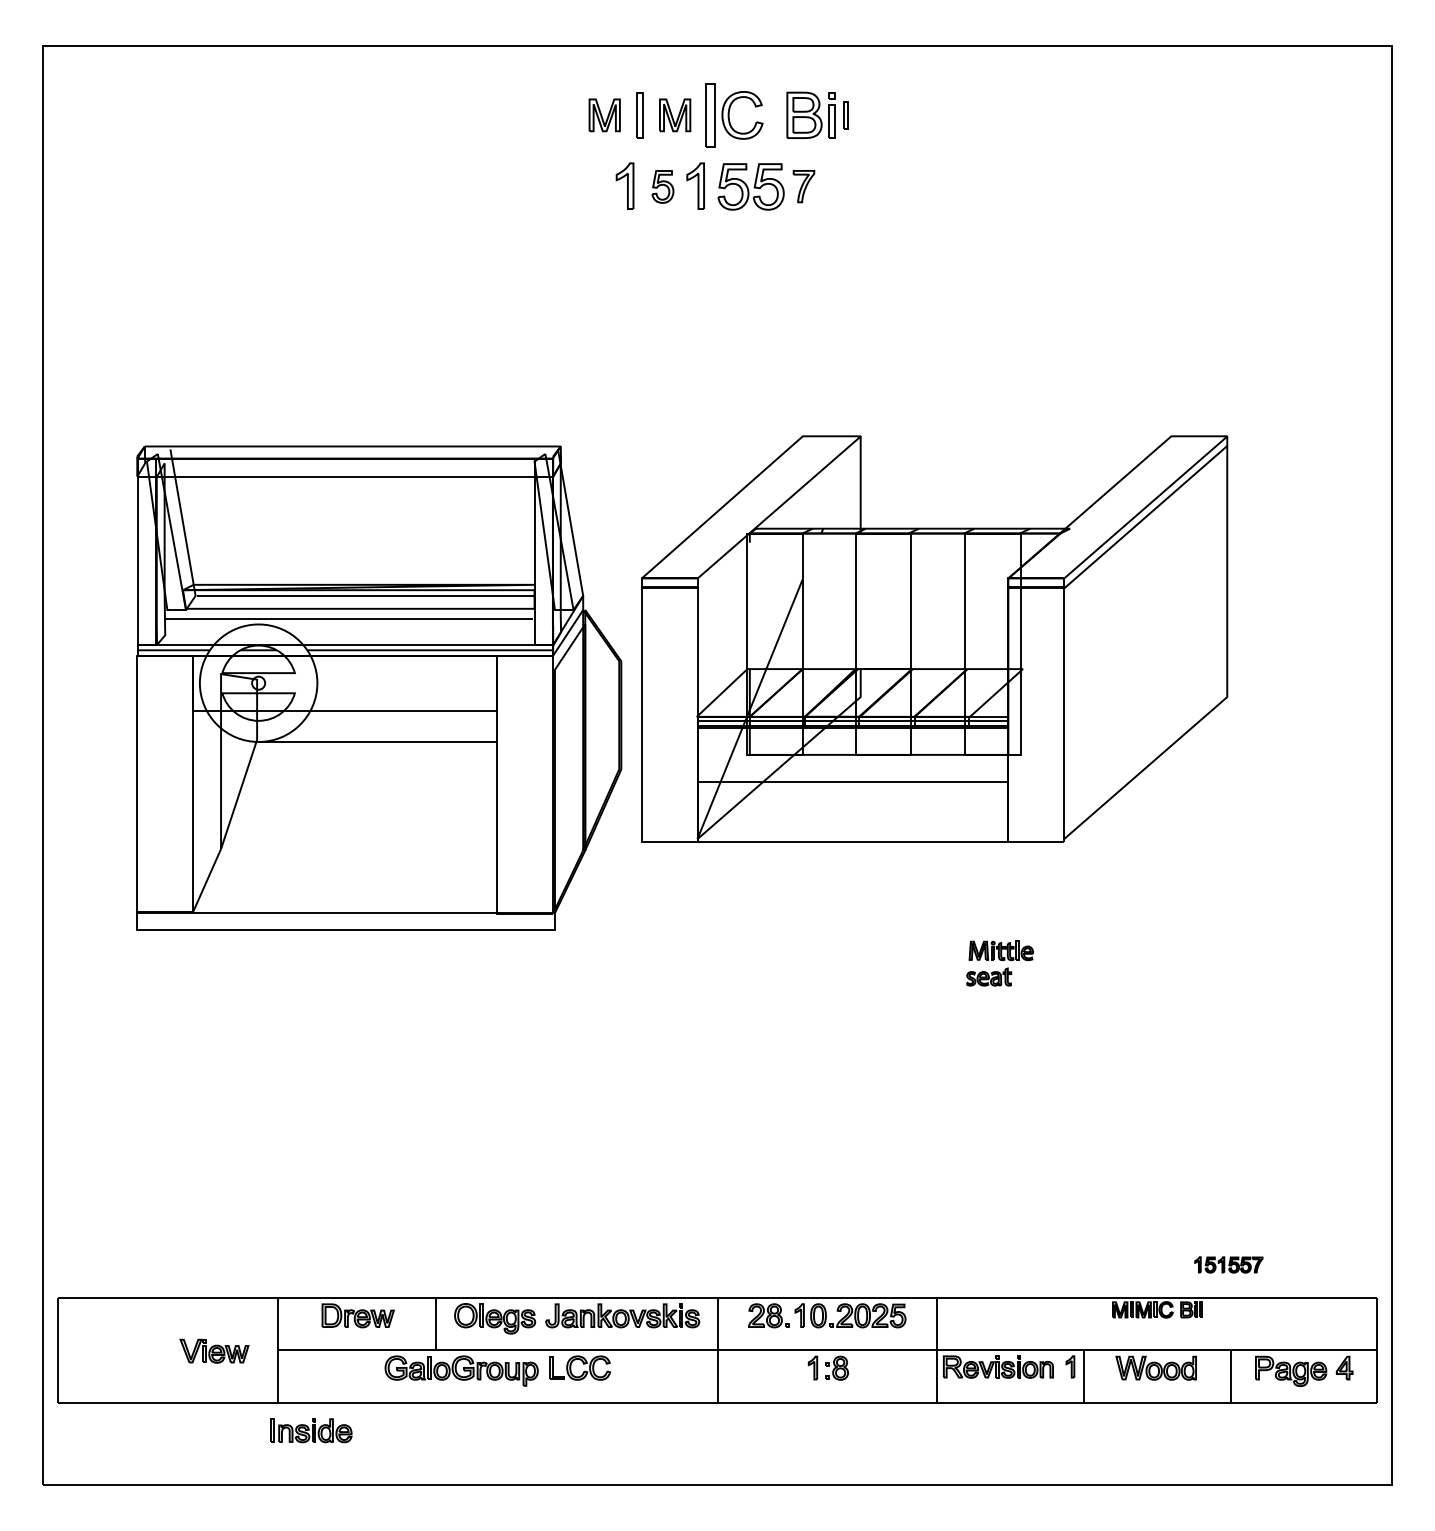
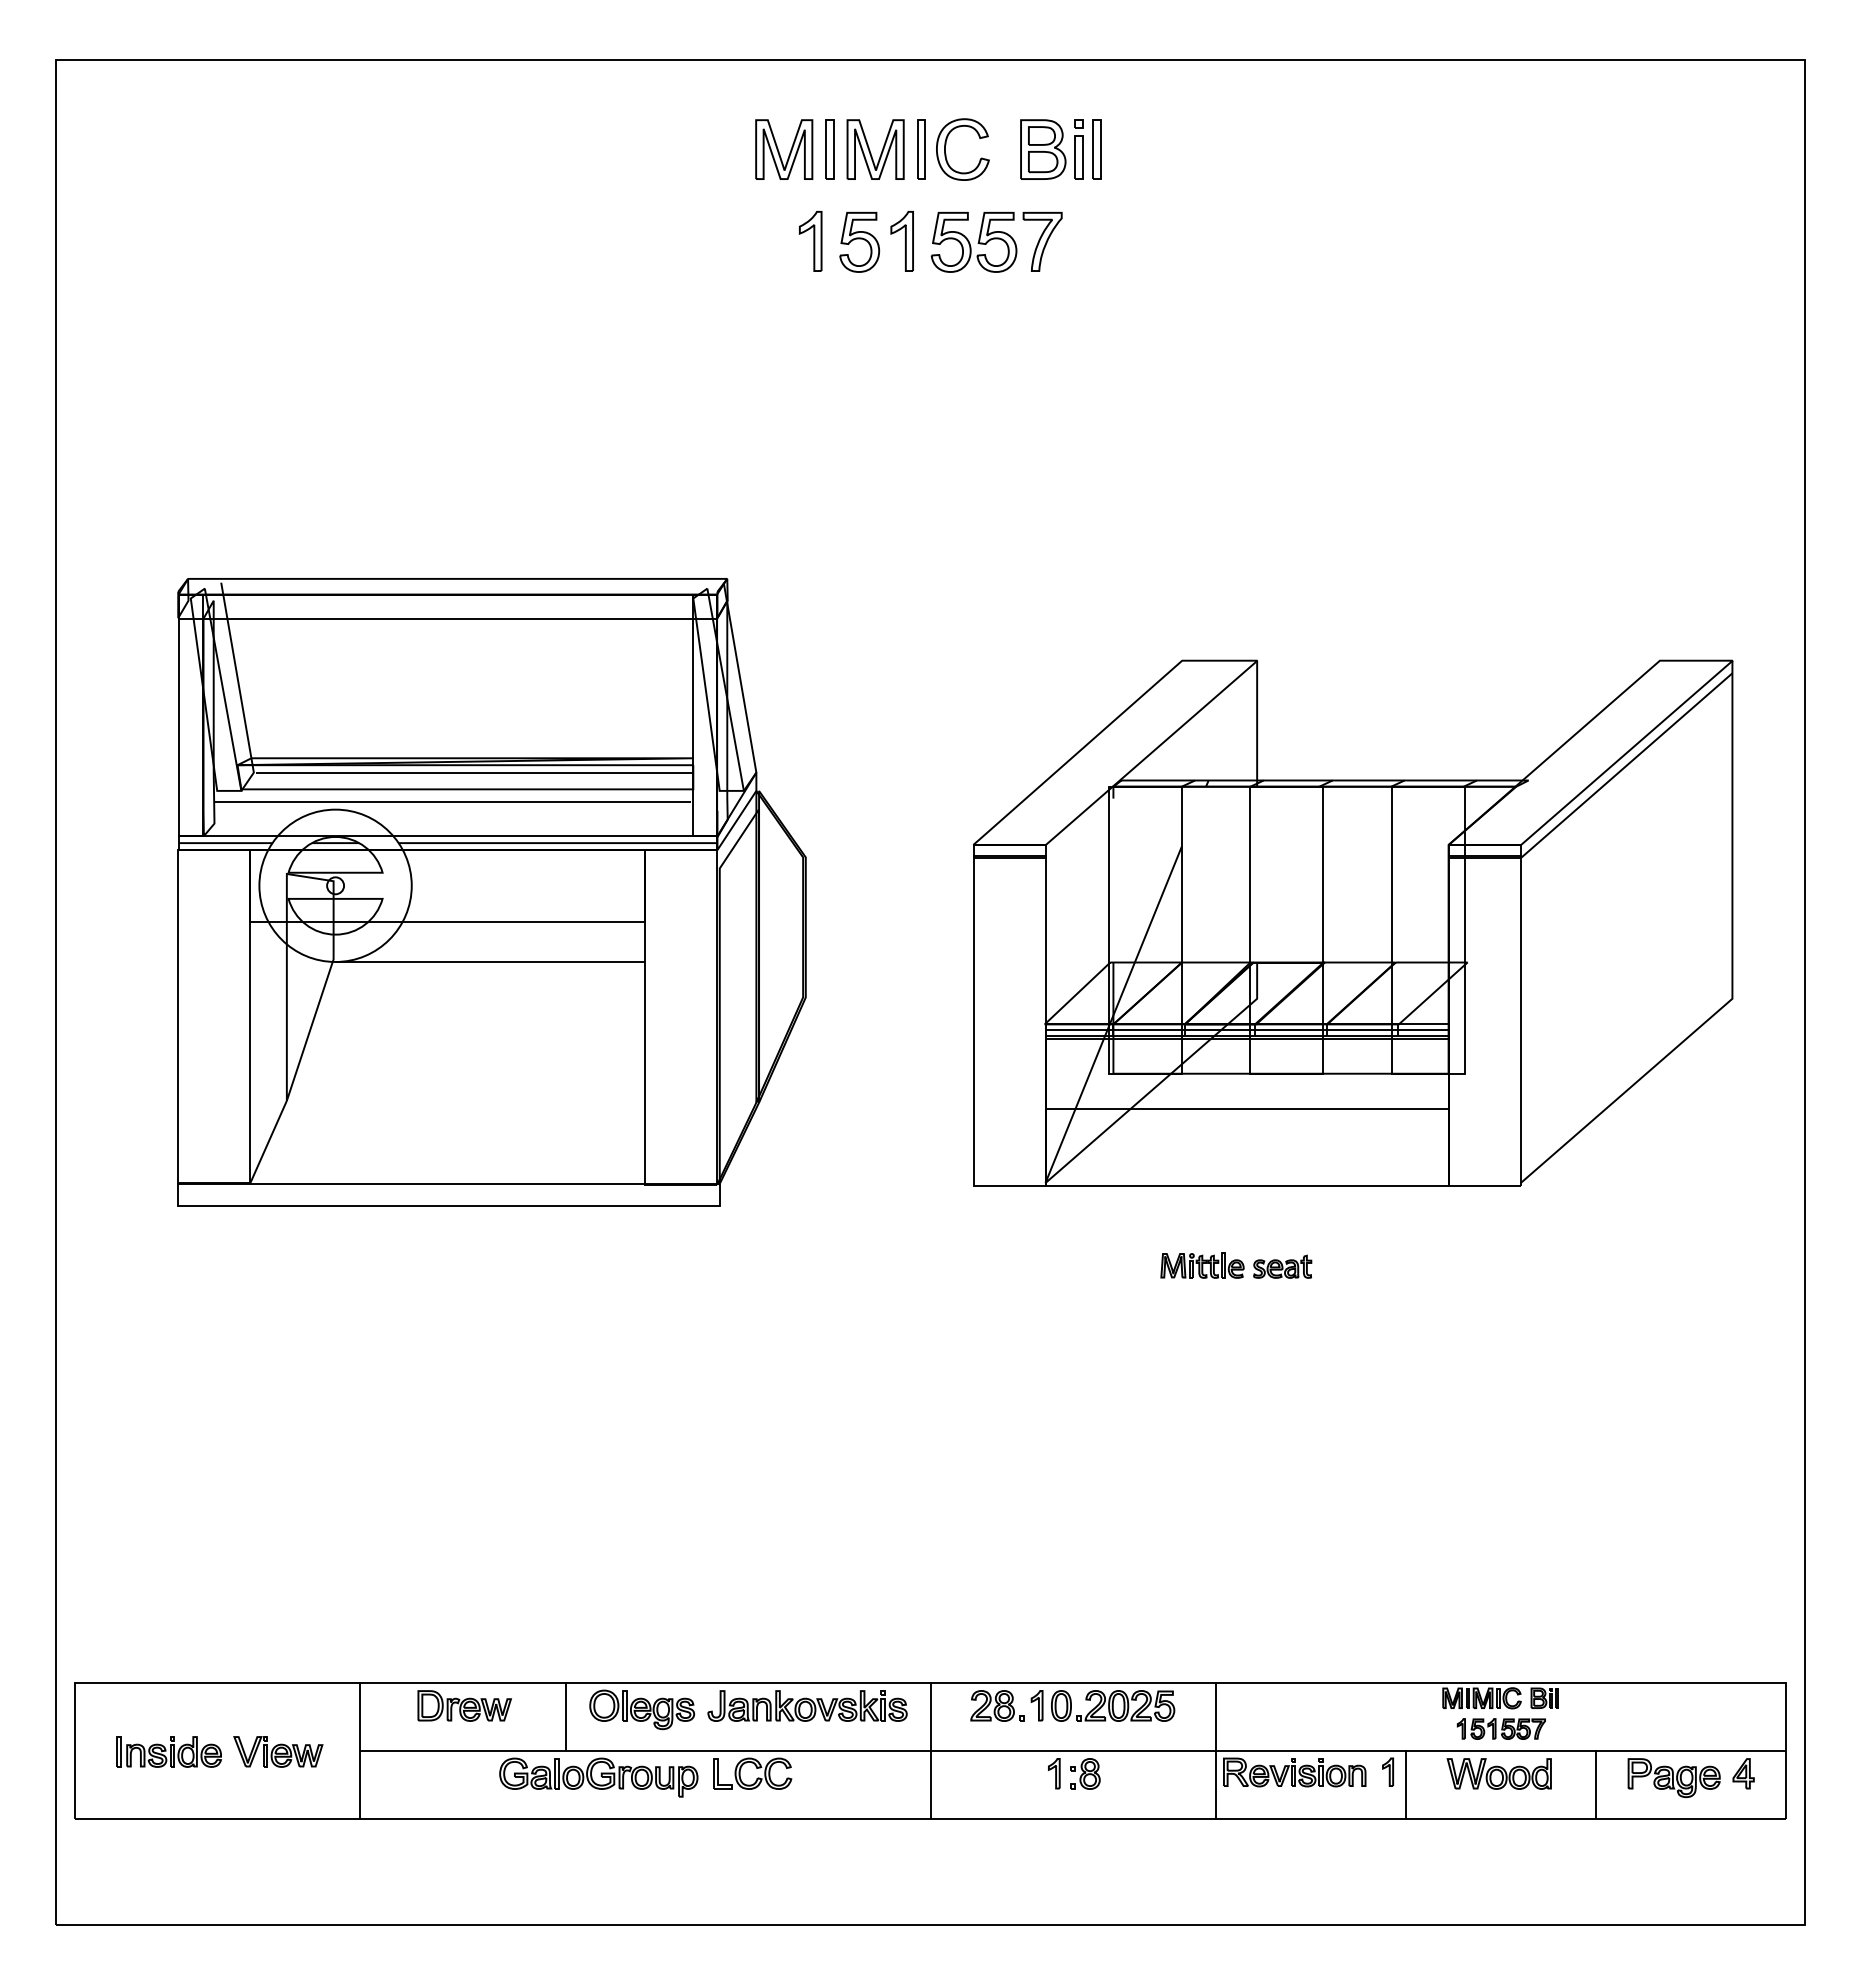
part: (604, 115) -> (784, 149), size x1.43
part: (675, 115) -> (875, 149), size x1.43
part: (710, 115) -> (921, 149), size x0.71
part: (845, 115) -> (1096, 149), size x1.67
part: (803, 186) -> (1042, 241), size x1.43
part: (662, 187) -> (859, 242), size x1.43
part: (935, 638) -> (1353, 922), moved
part: (1001, 950) -> (1202, 1265), moved
part: (1228, 1264) -> (1500, 1728), moved
part: (311, 1430) -> (168, 1751), moved

